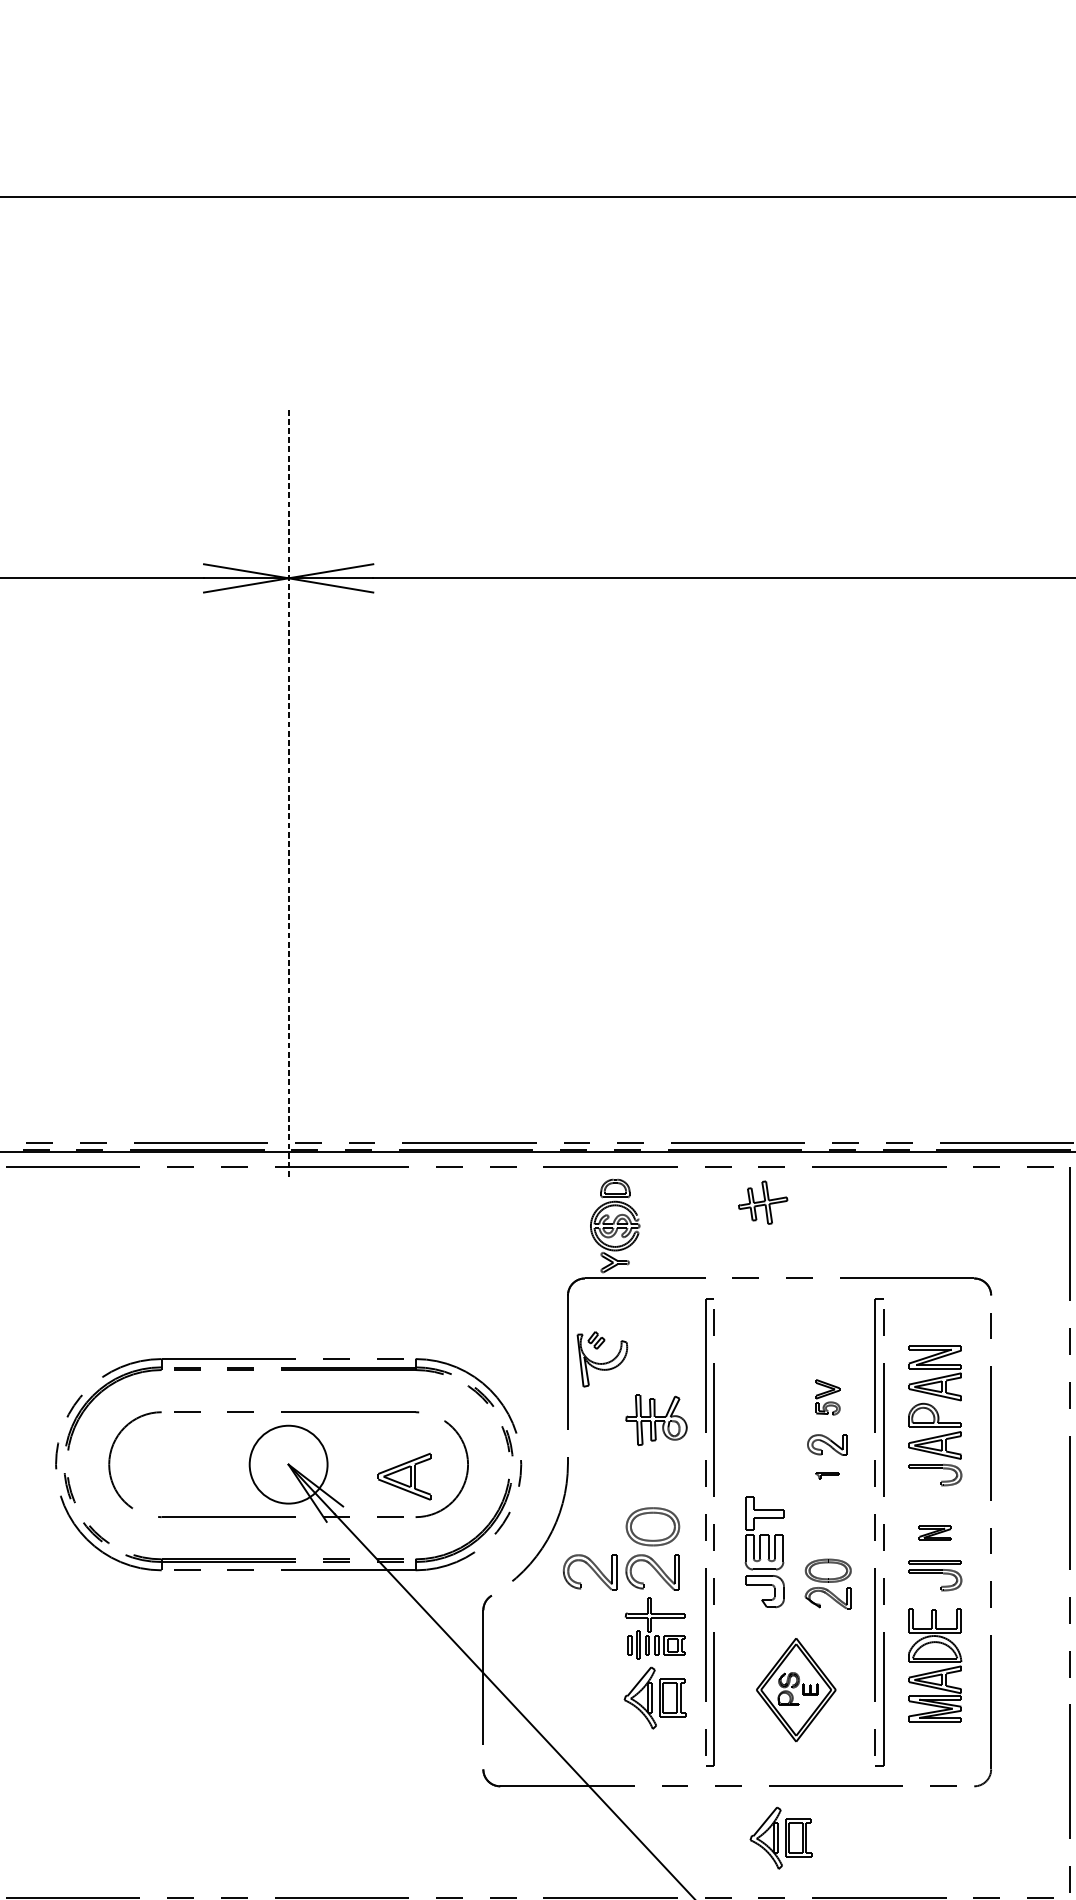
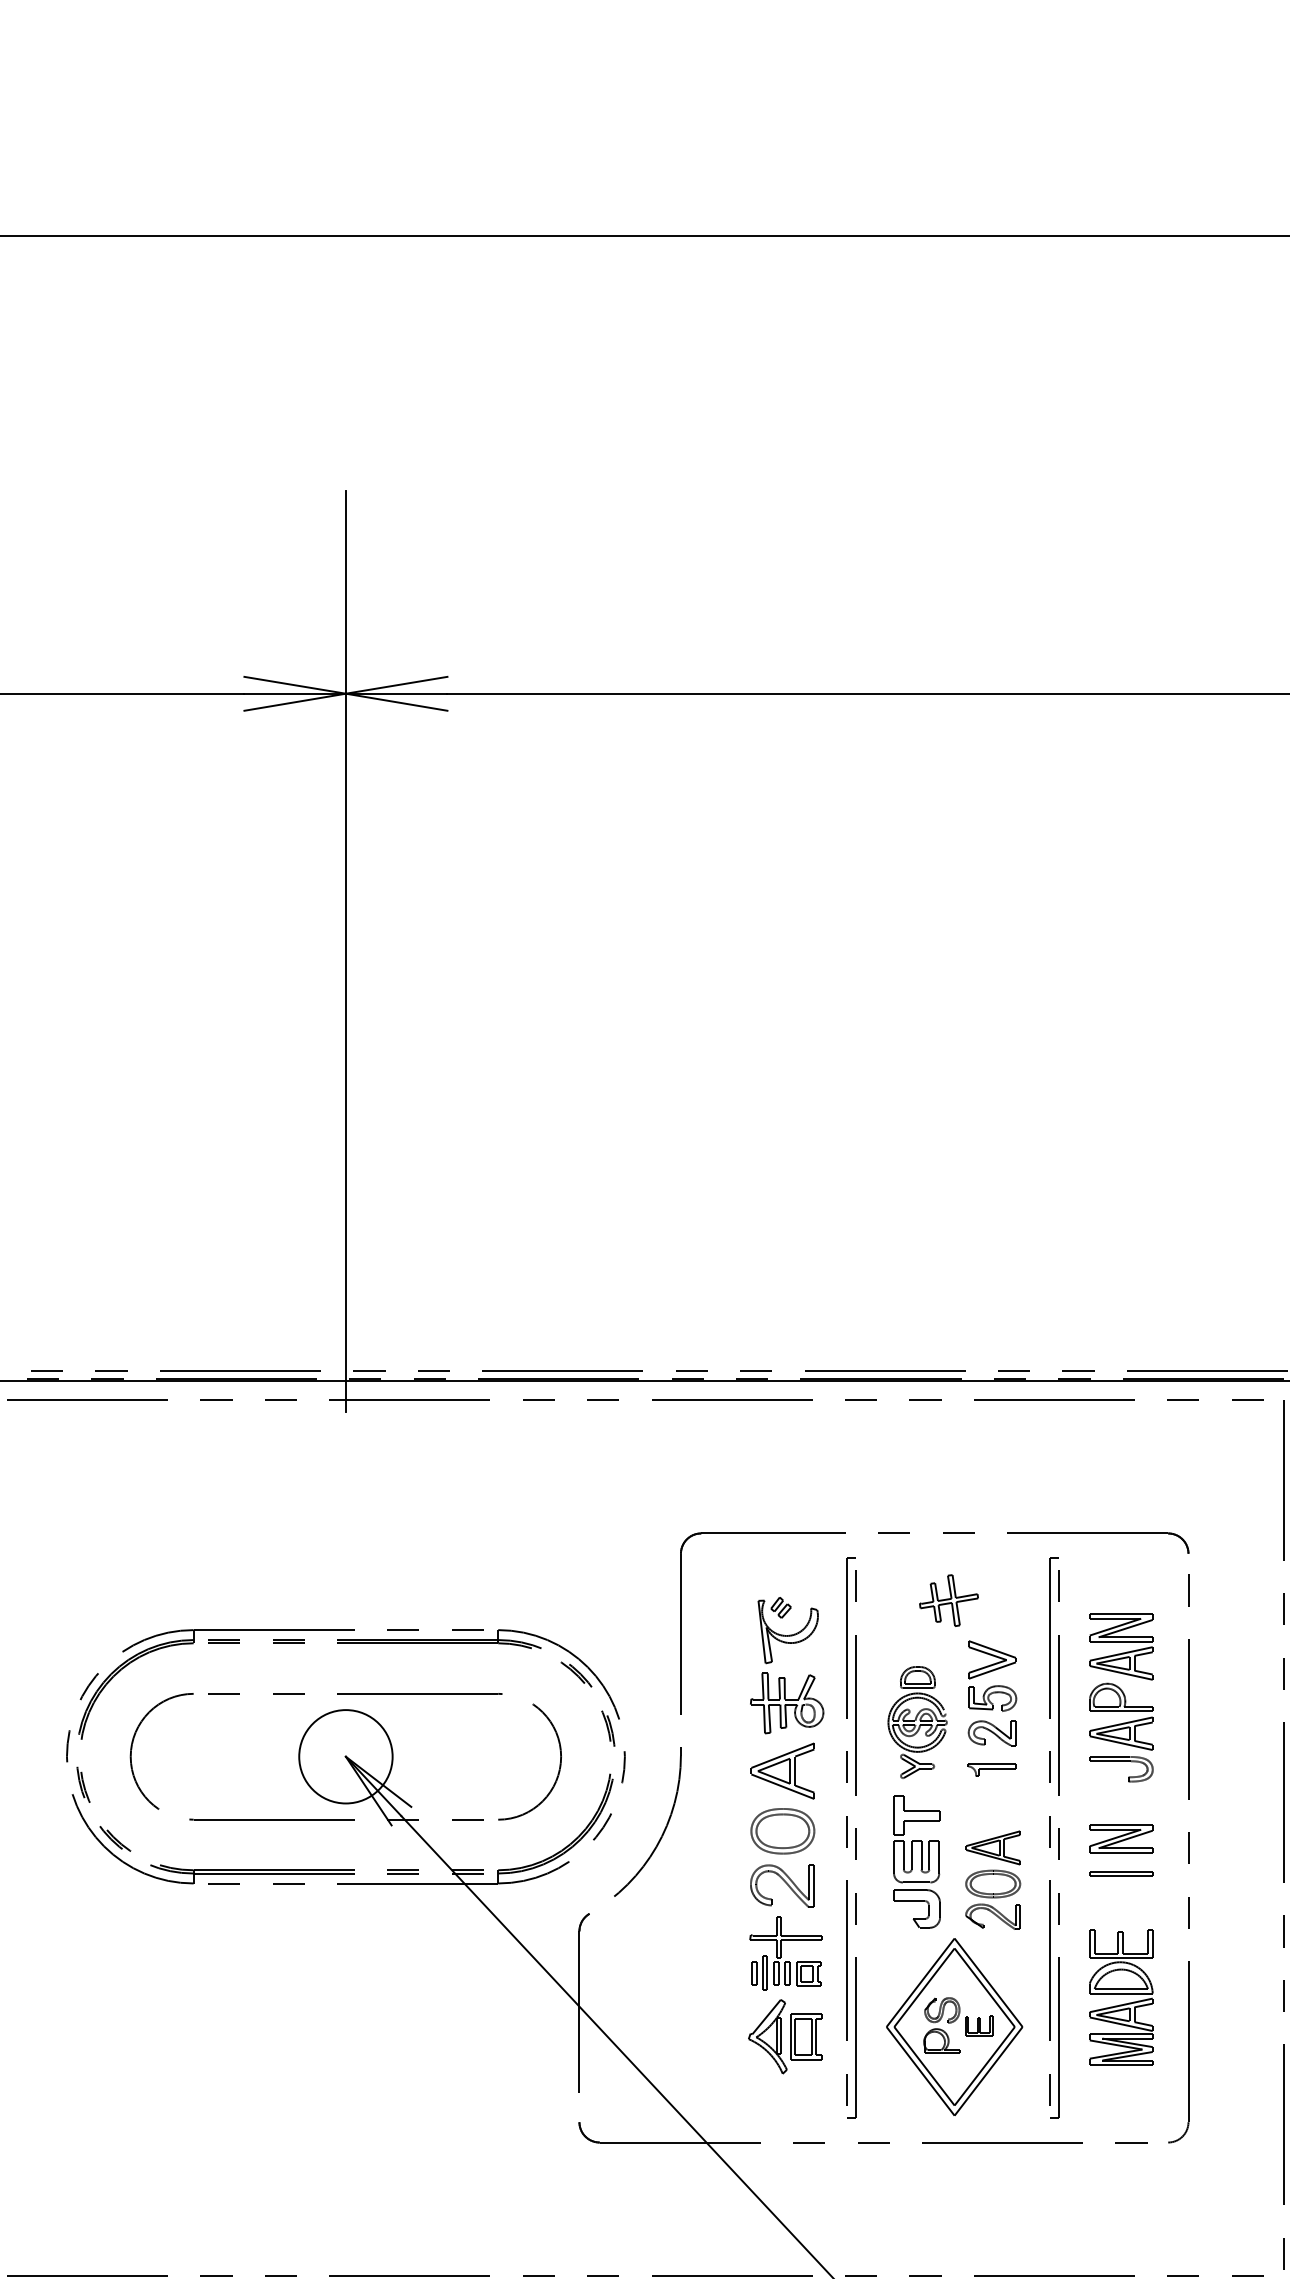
line: (288, 792) -> (345, 950), dashed -> solid
part: (762, 1202) -> (948, 1600), moved
part: (615, 1225) -> (917, 1722), moved
part: (601, 1359) -> (787, 1630), moved
part: (827, 1396) -> (992, 1675), size x1.67
part: (826, 1475) -> (991, 1769), size x1.67
part: (404, 1476) -> (782, 1770), moved
part: (935, 1532) -> (1121, 1838), size x1.67
part: (827, 1540) -> (992, 1847), added
part: (590, 1572) -> (707, 1885), removed
part: (935, 1573) -> (1121, 1887), removed
part: (796, 1689) -> (954, 2026), size x1.43
part: (781, 1837) -> (936, 2204), removed

